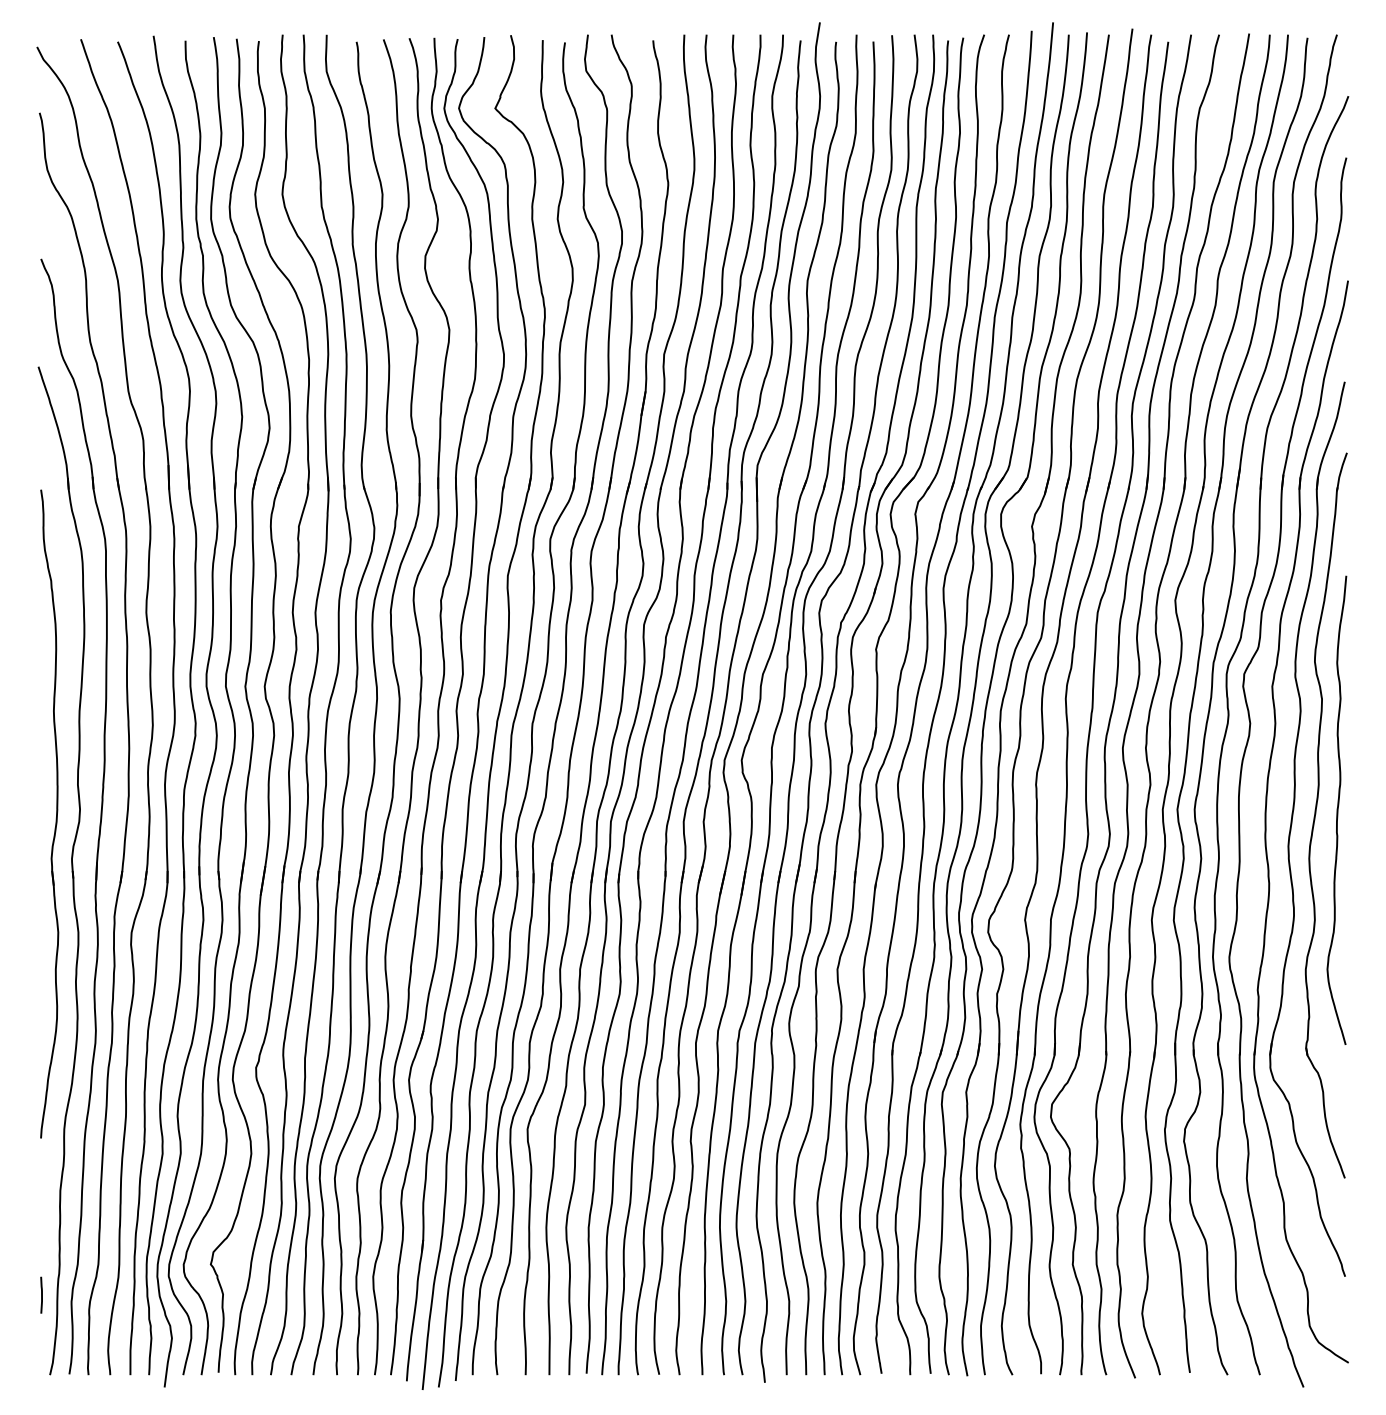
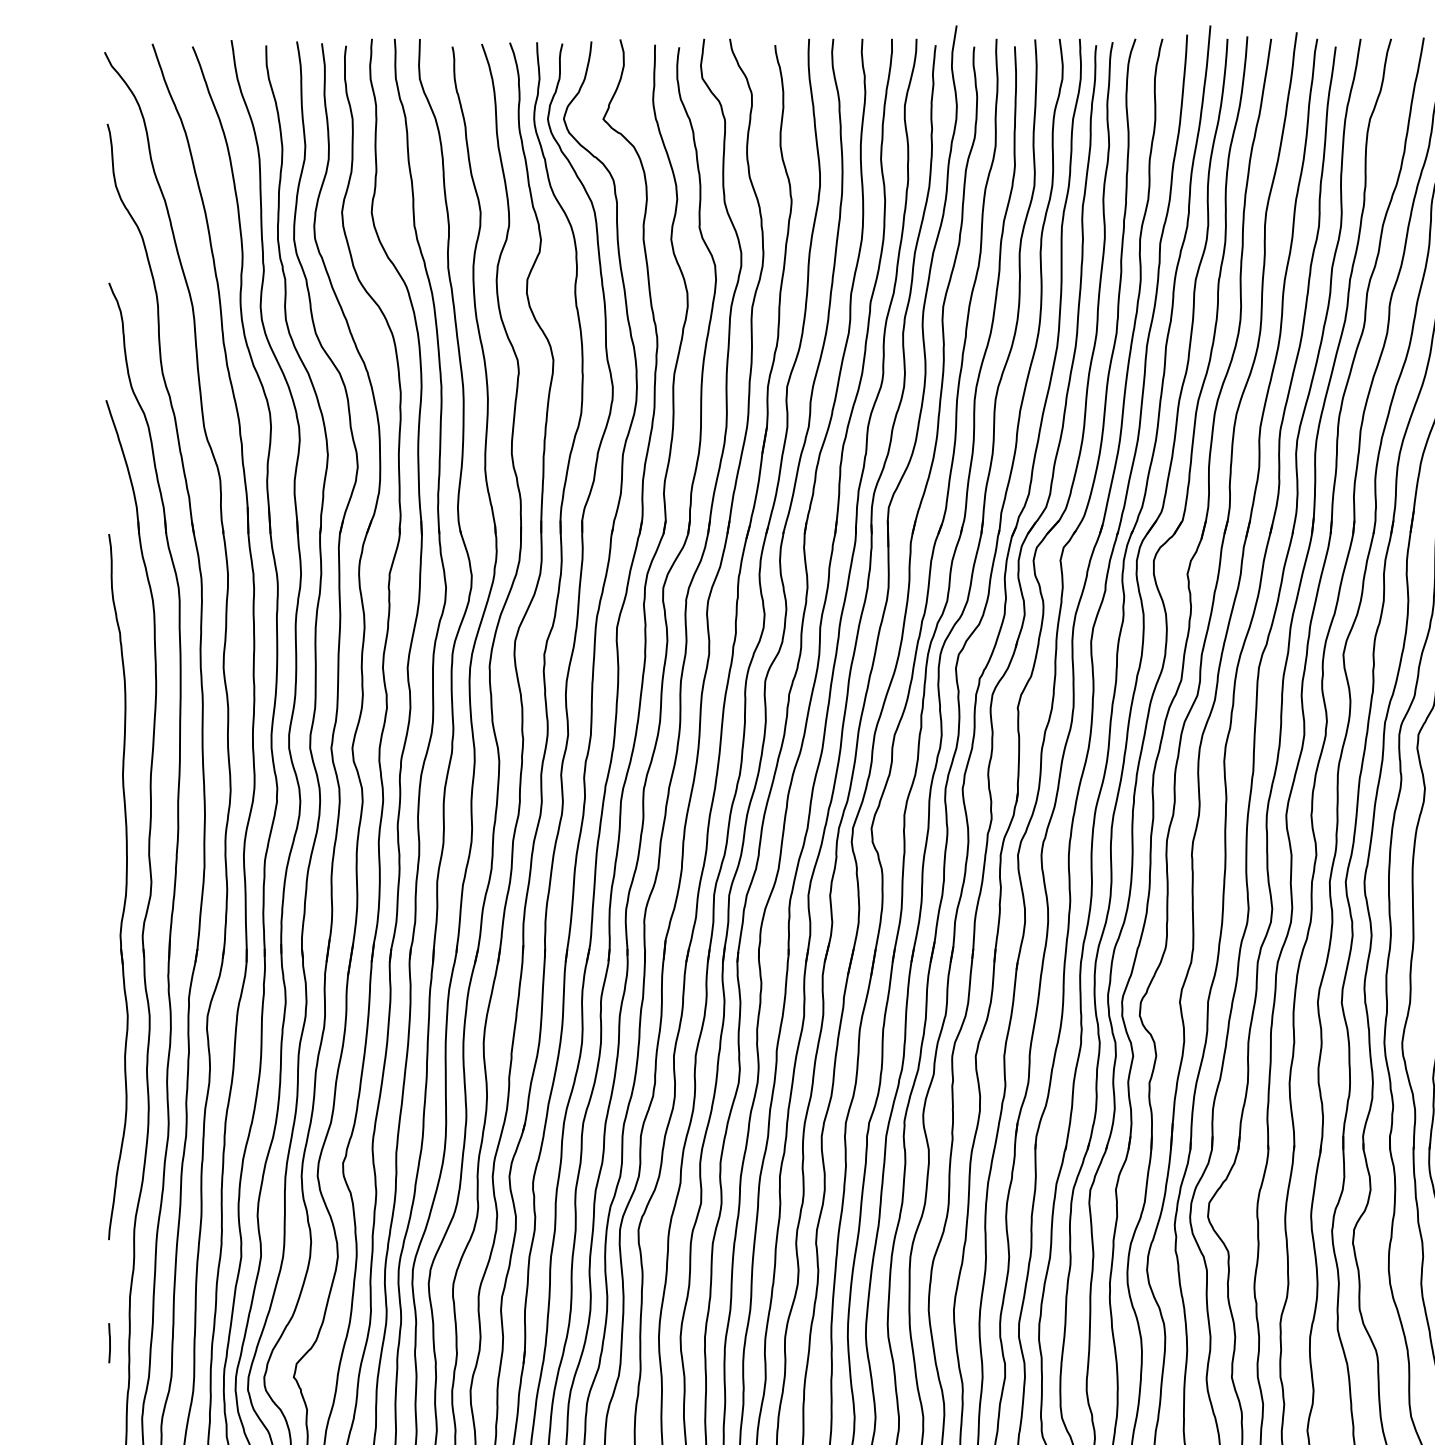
line: (41, 1294) -> (109, 1342), moved

